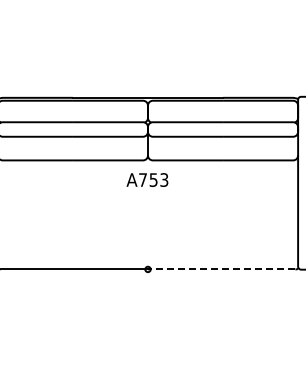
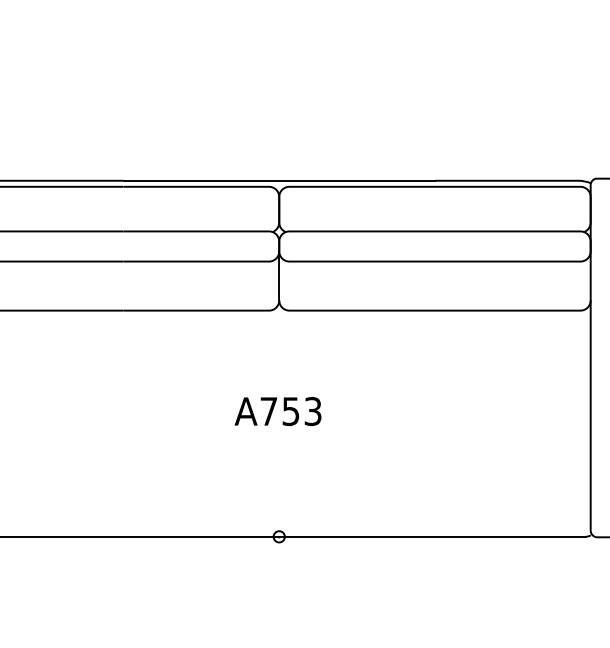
text: (147, 179) -> (278, 410), moved
line: (221, 269) -> (431, 536), dashed -> solid

